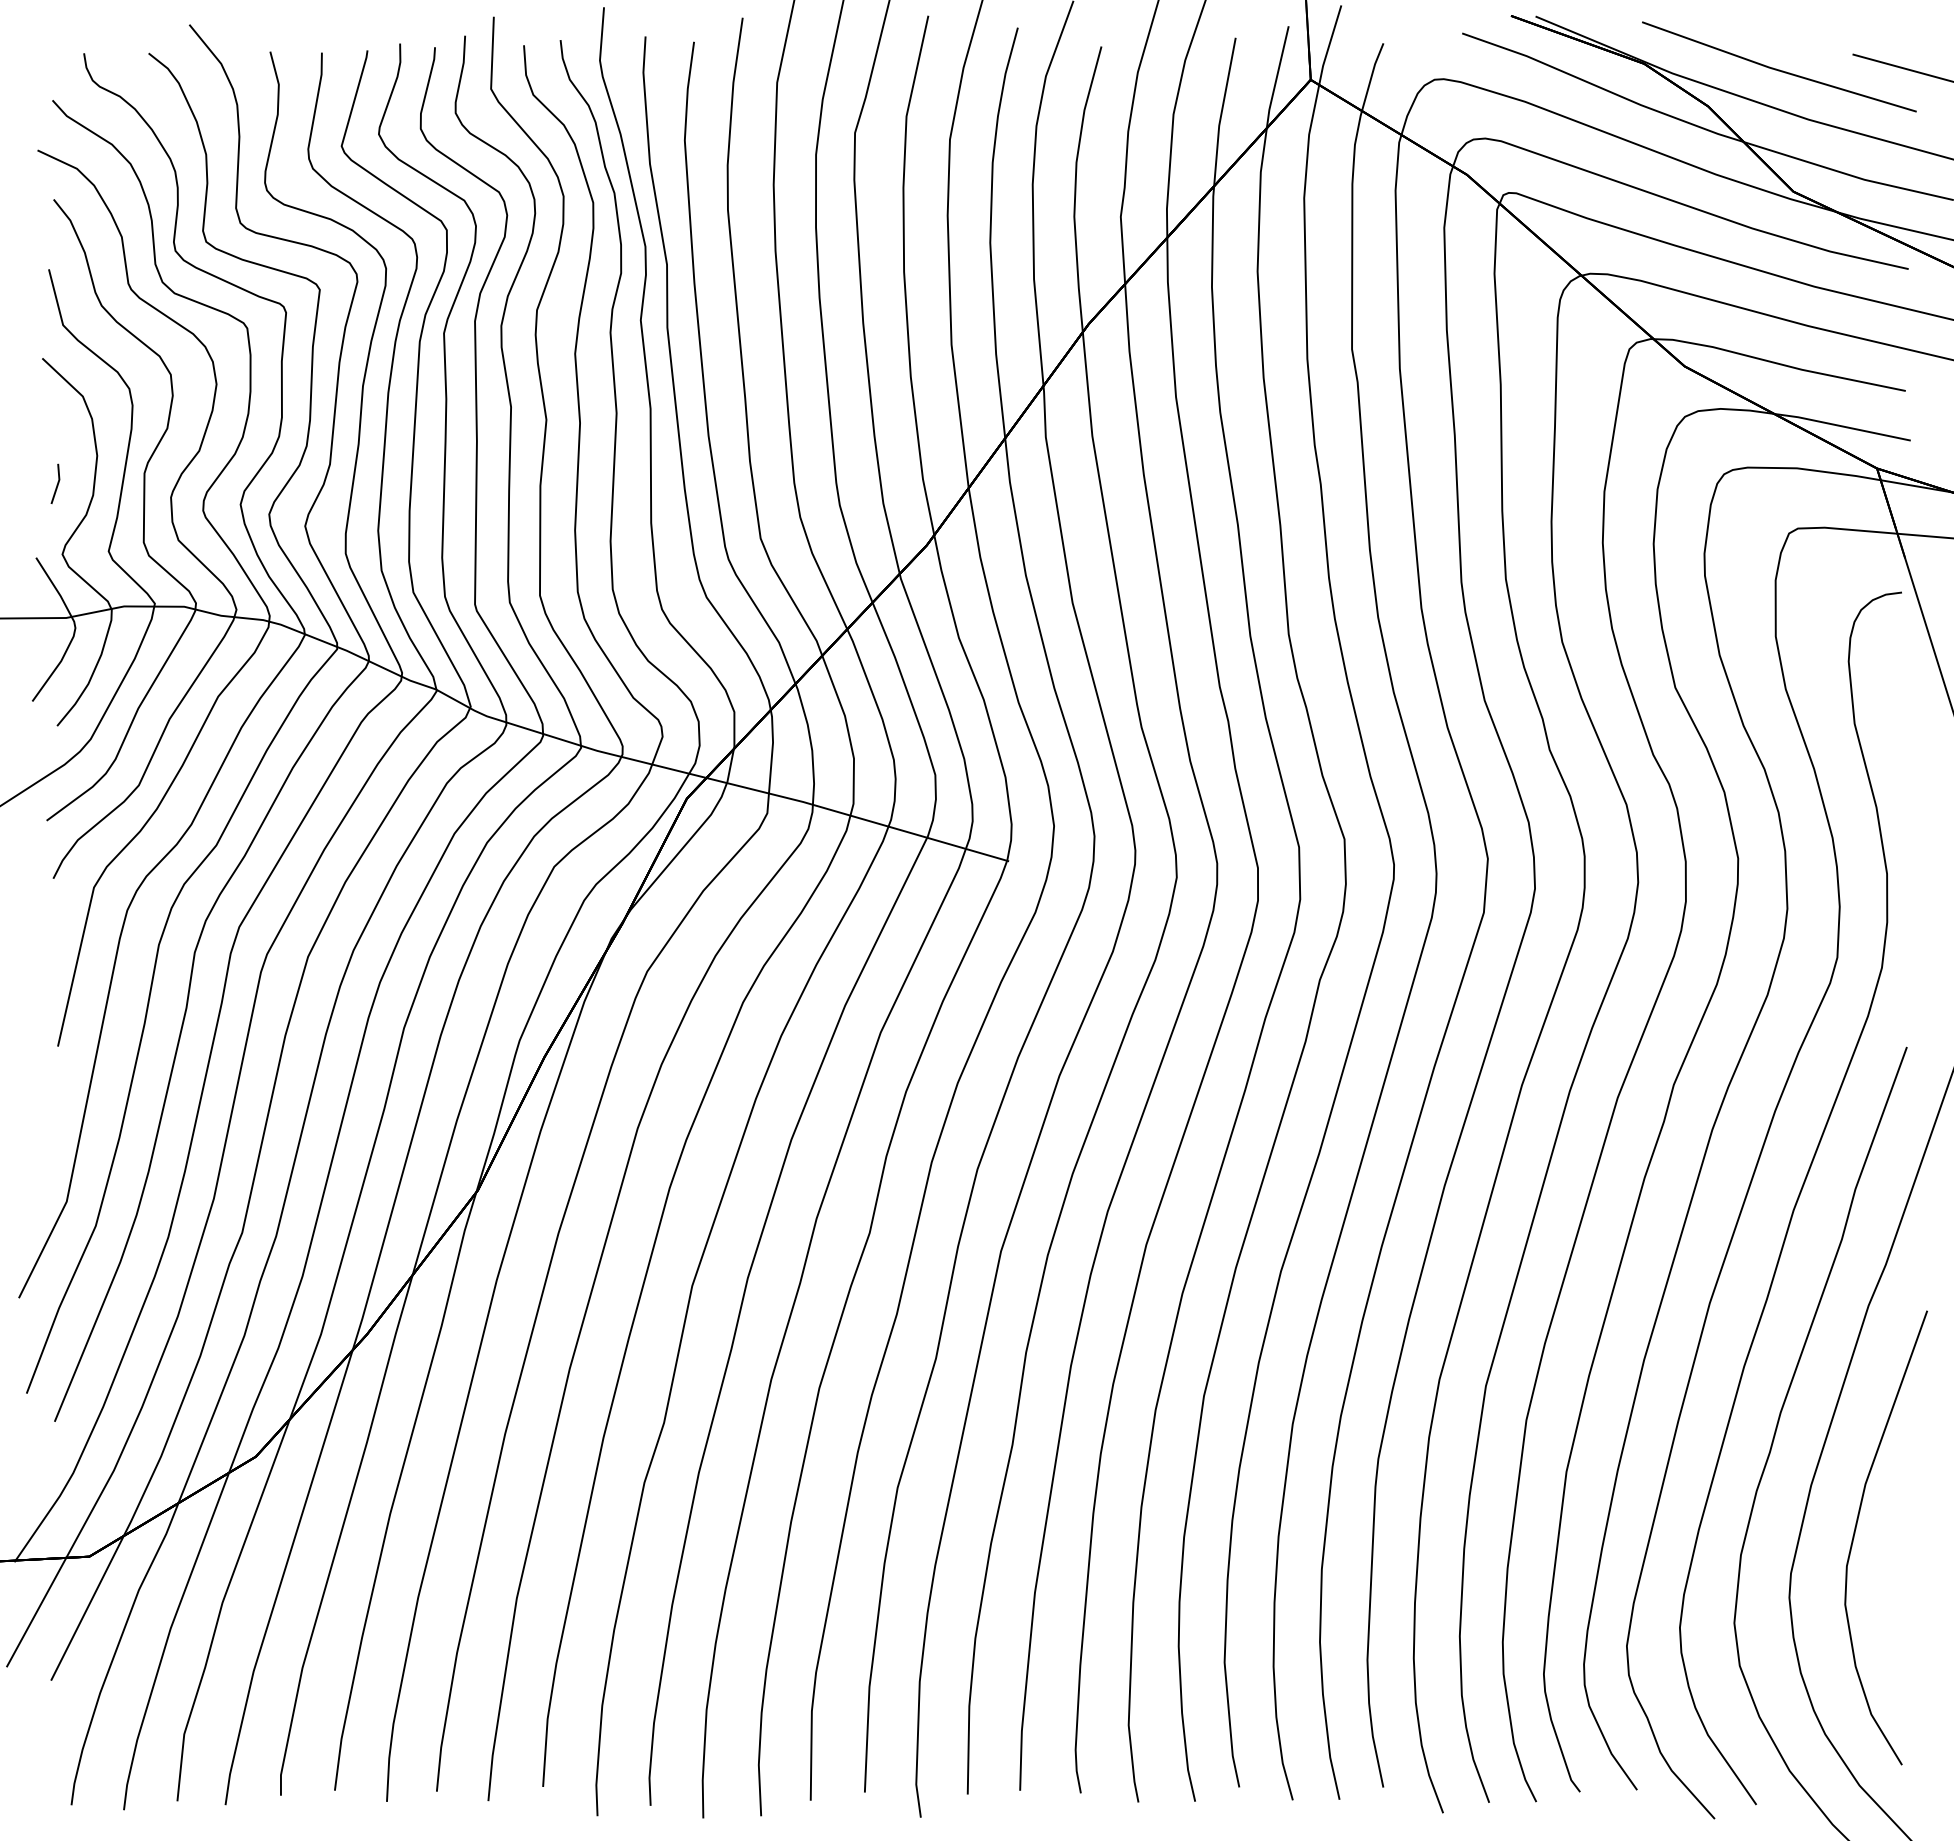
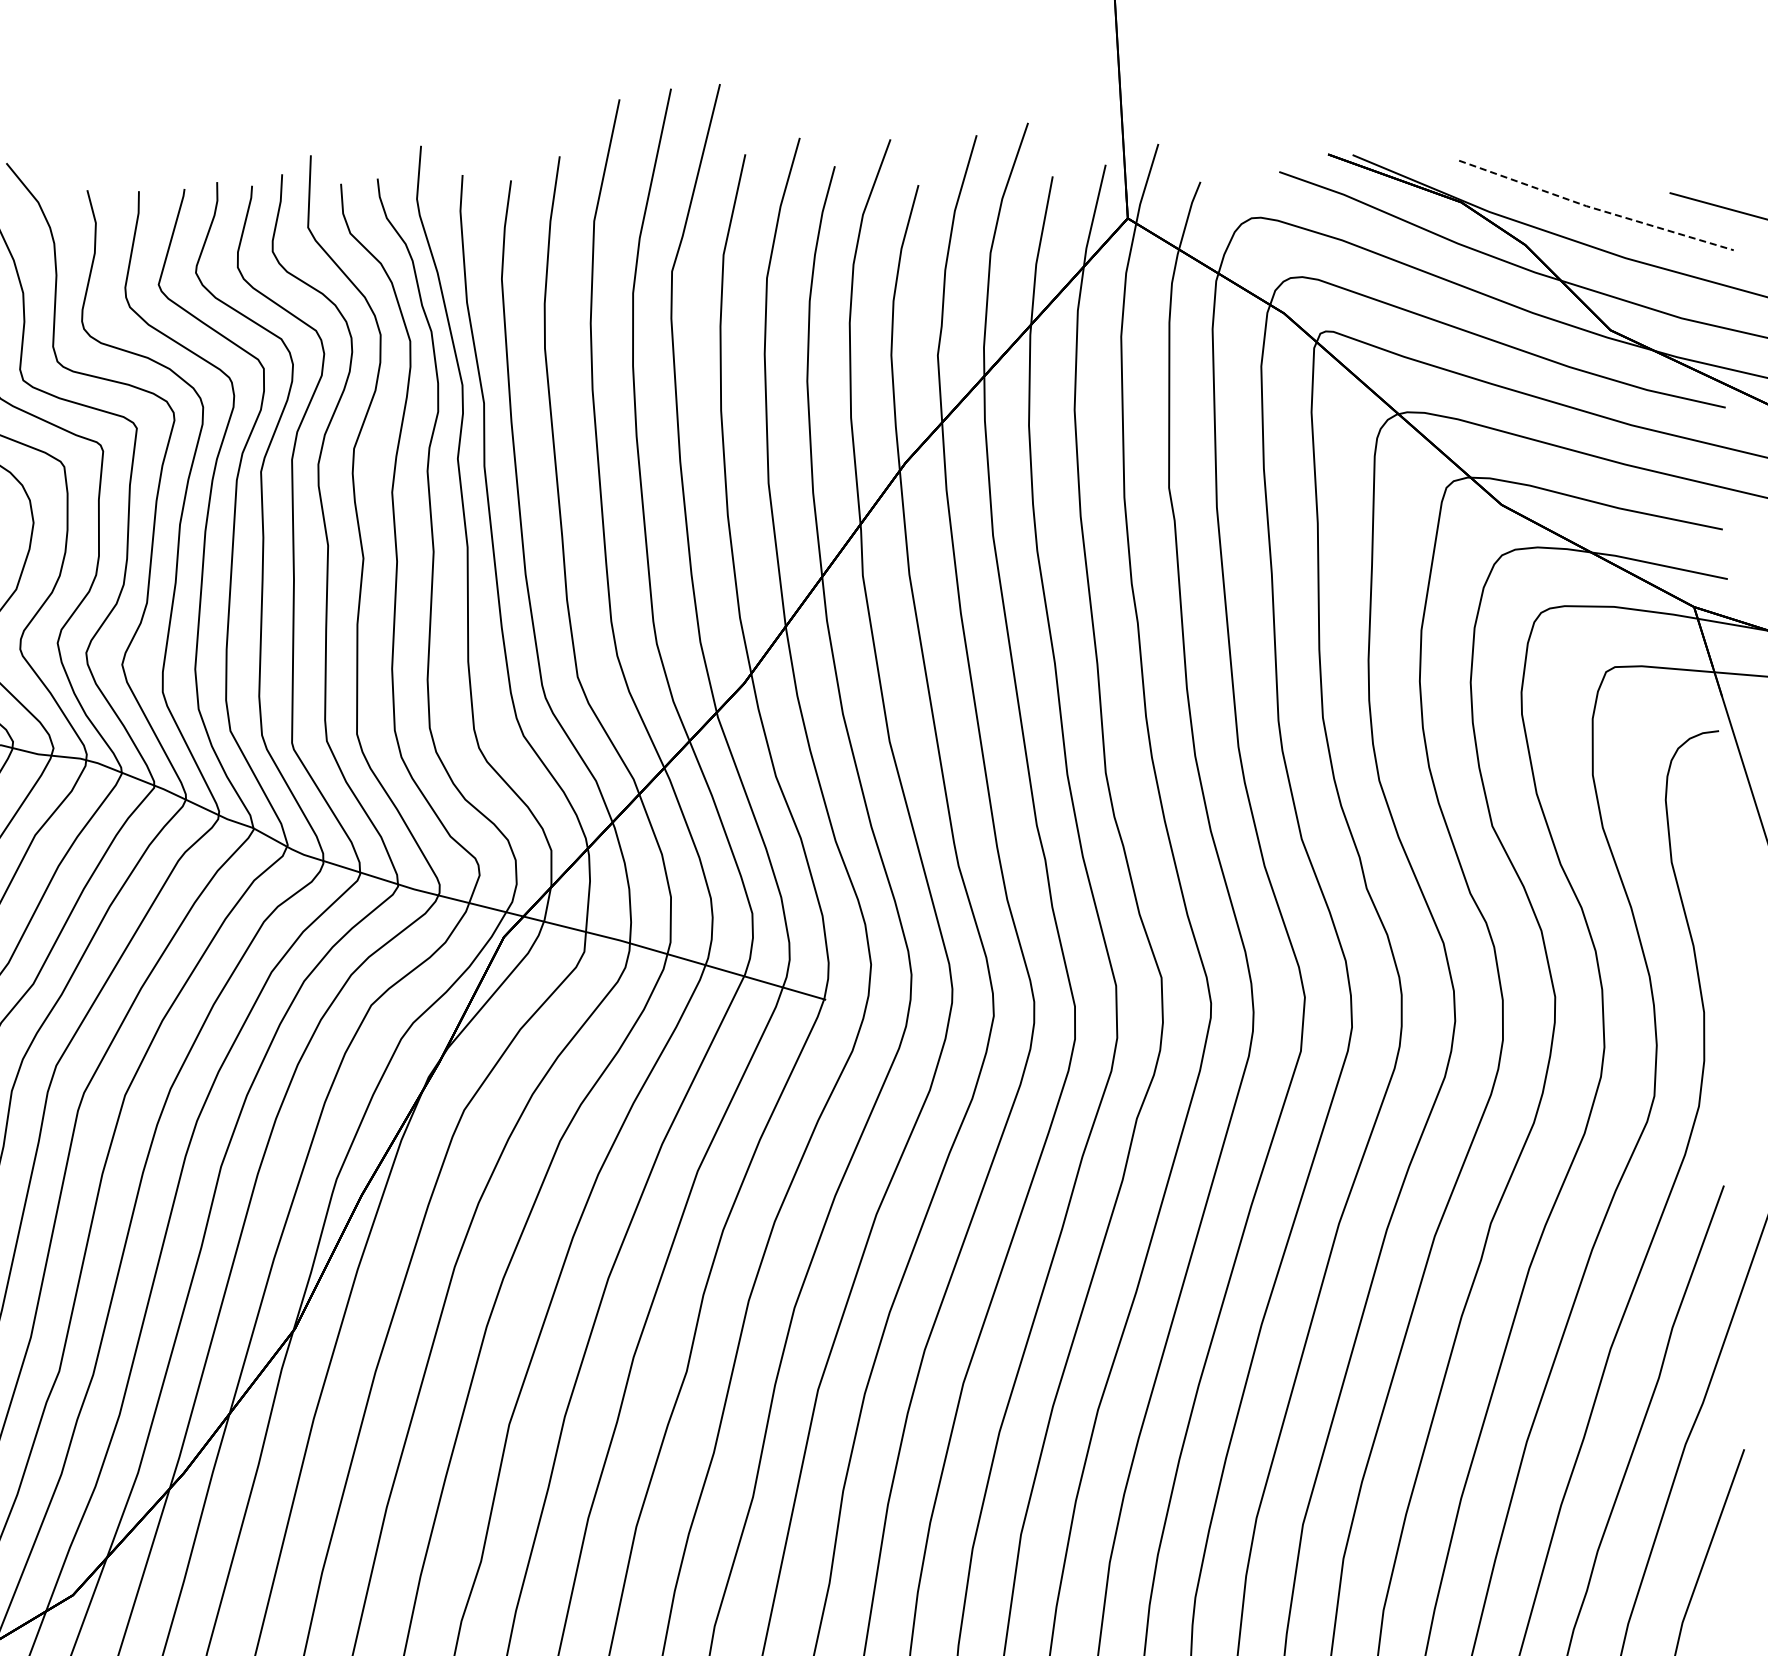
line: (1777, 70) -> (1594, 209), solid -> dashed

